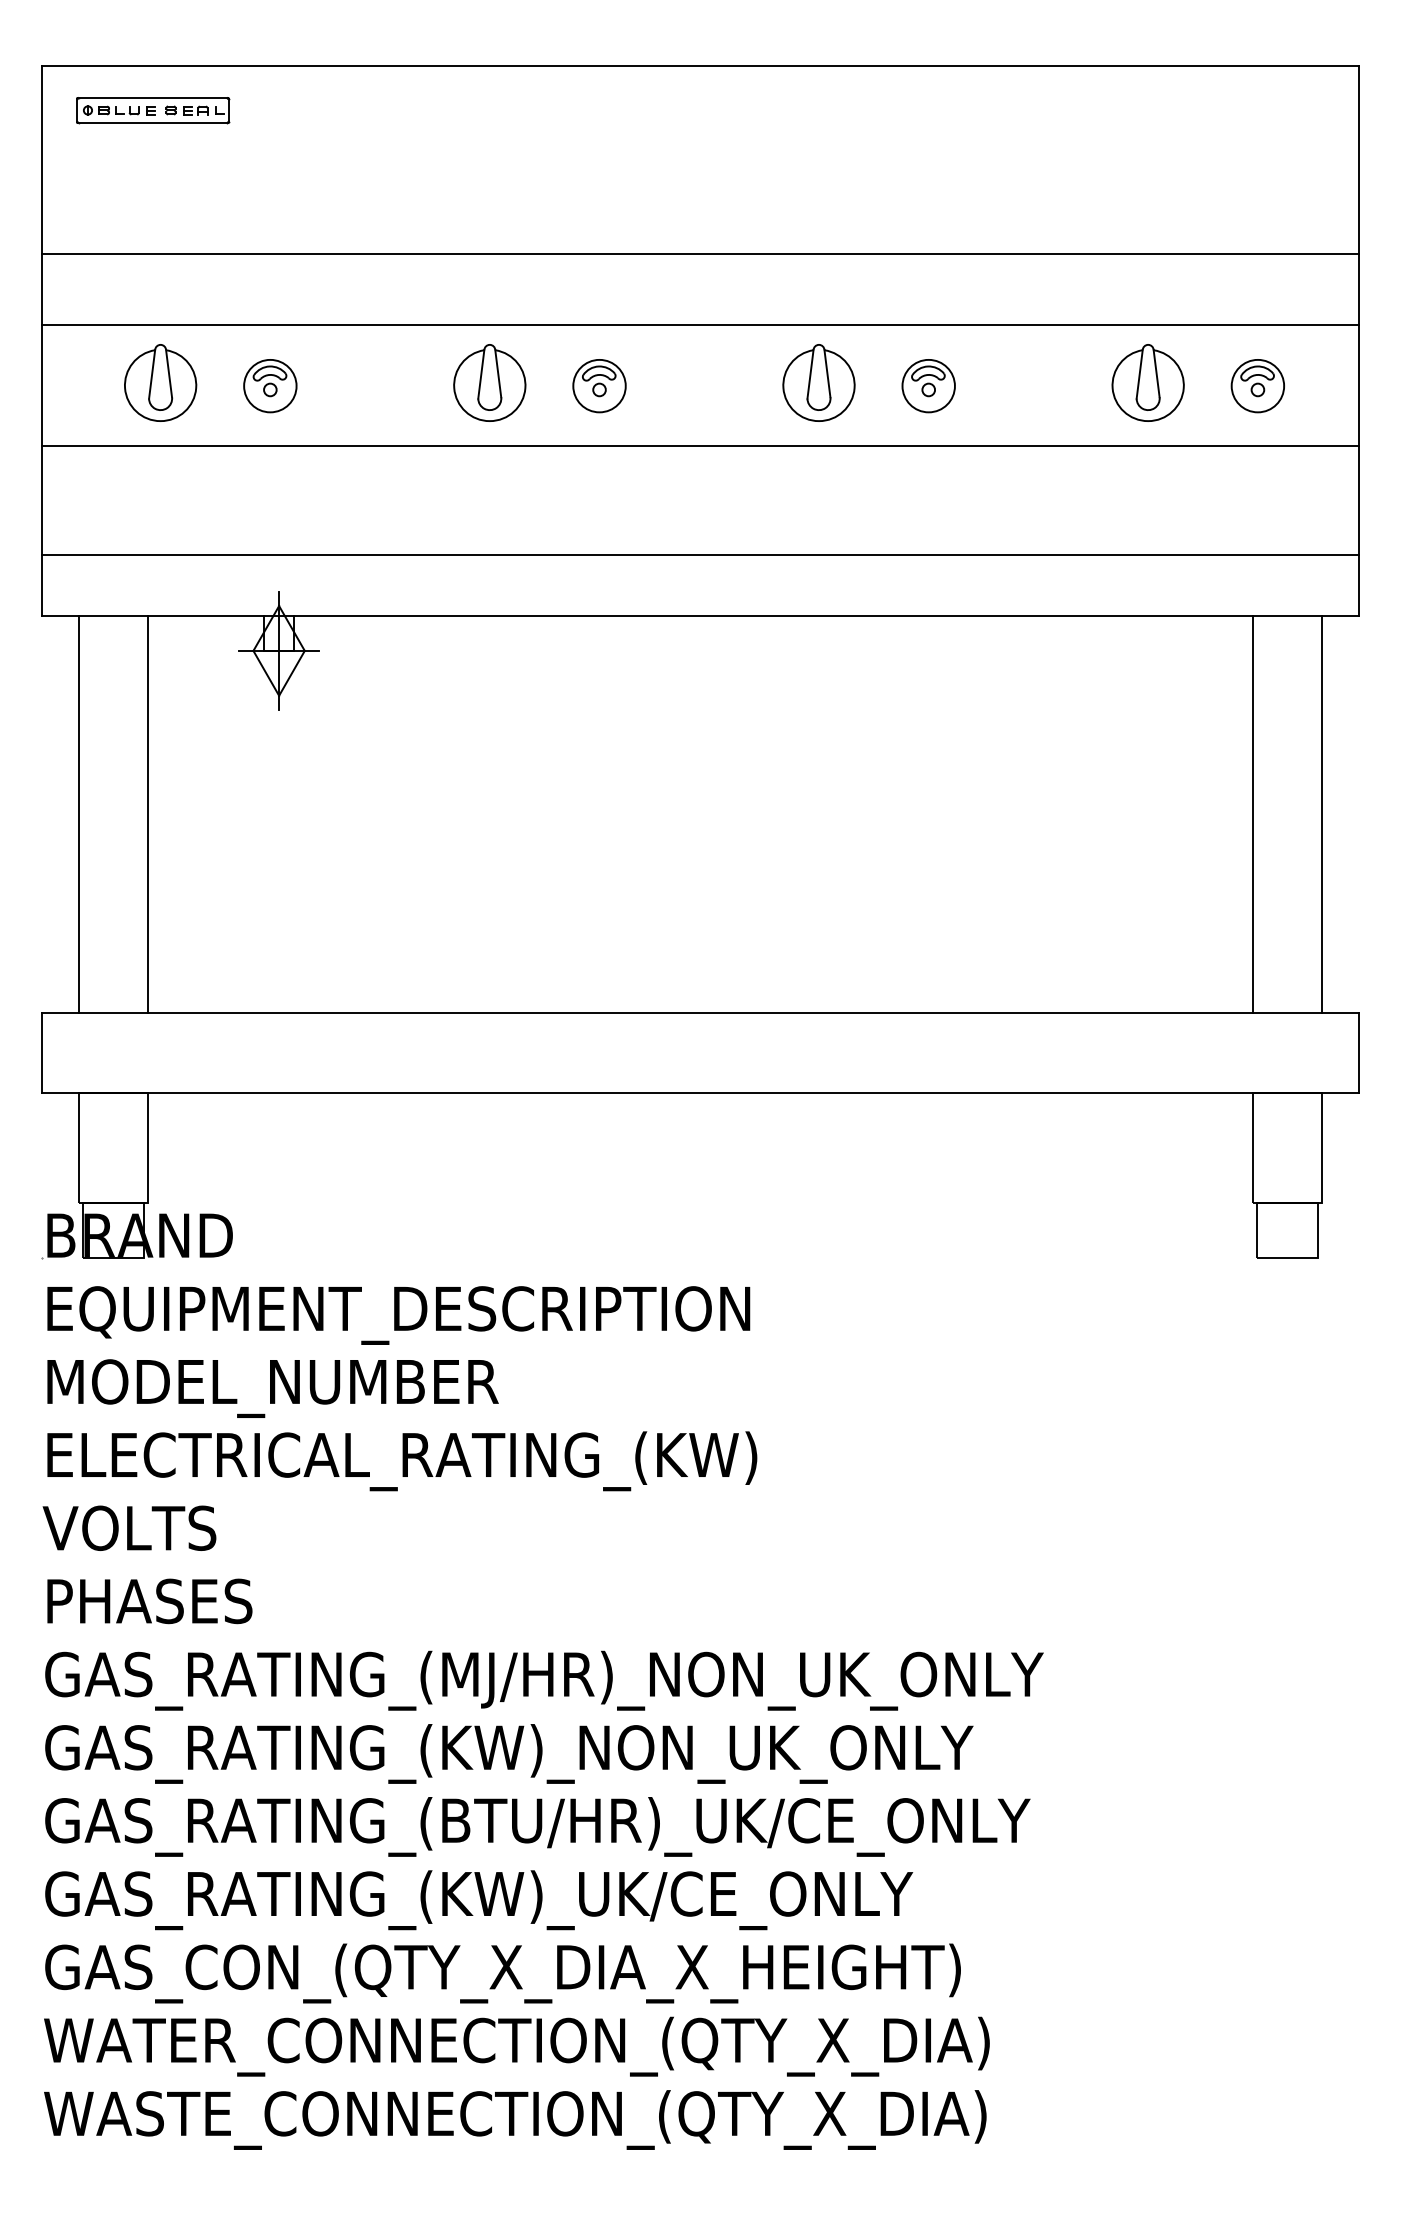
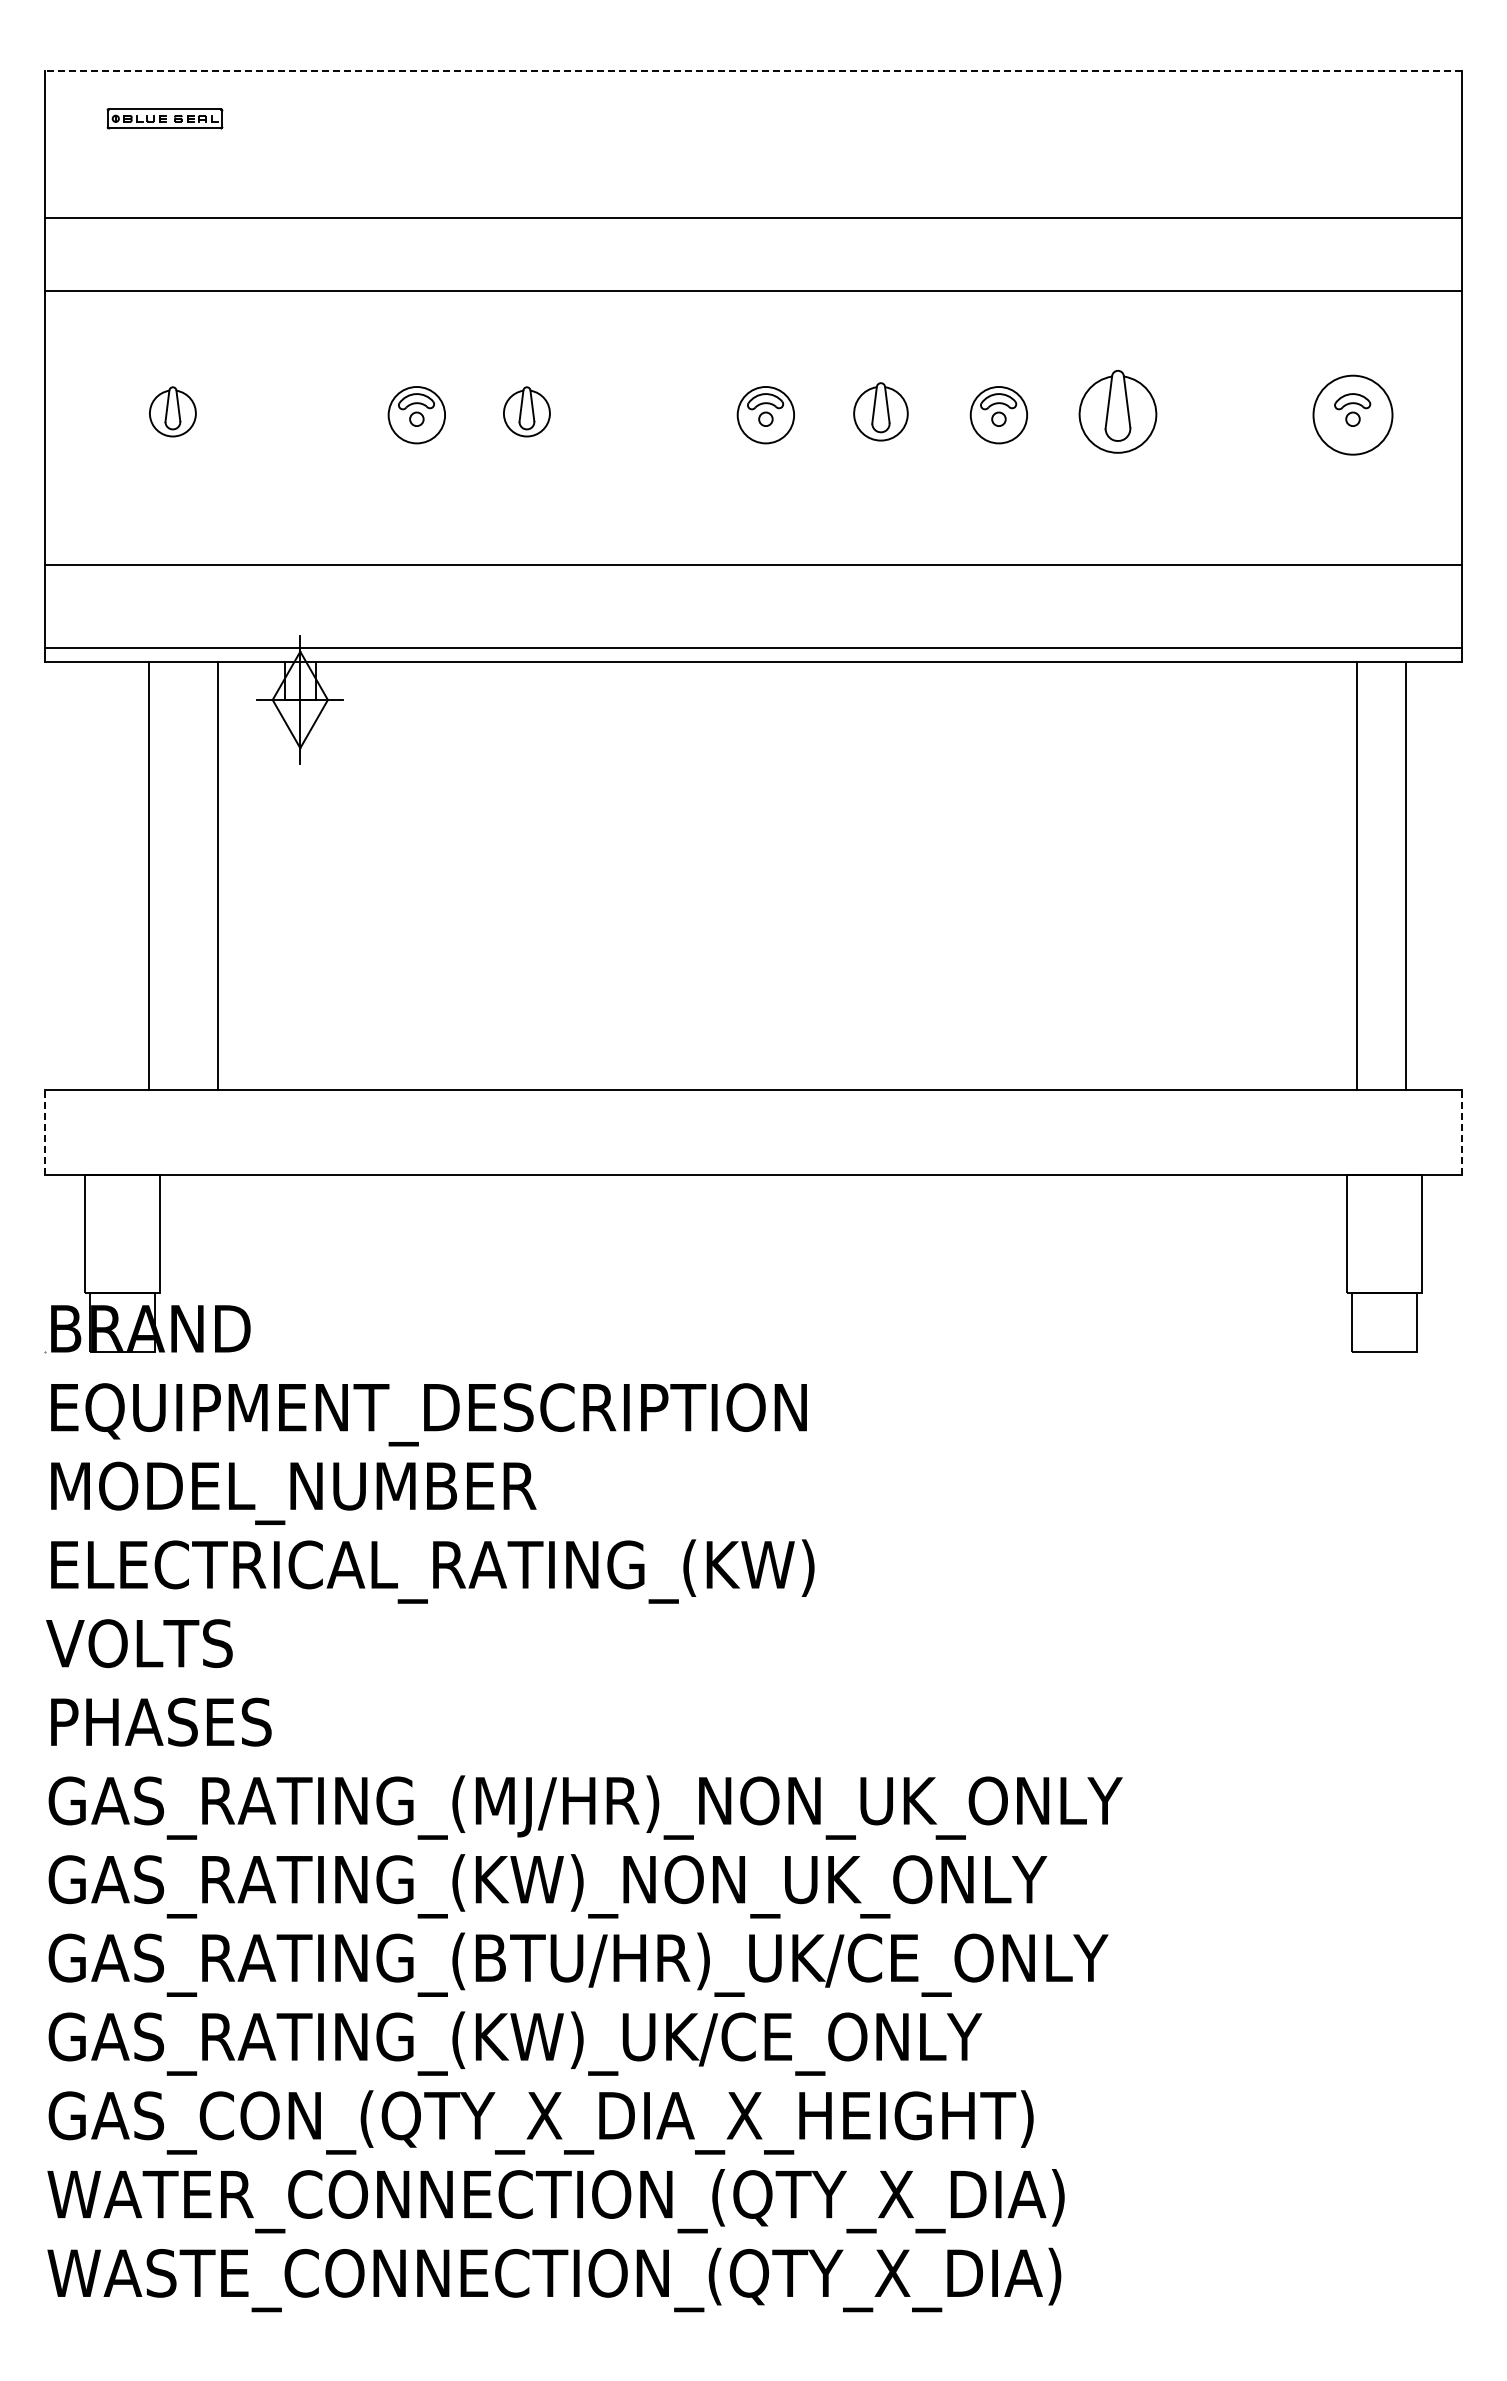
line: (700, 66) -> (753, 71), solid -> dashed
part: (152, 110) -> (164, 118), size x0.7
line: (700, 253) -> (753, 217), moved
line: (700, 325) -> (753, 291), moved
part: (160, 382) -> (172, 411), size x0.6
part: (489, 382) -> (526, 411), size x0.6
part: (818, 382) -> (880, 411), size x0.7
part: (1147, 382) -> (1117, 411), moved
part: (270, 386) -> (416, 415), moved
part: (599, 386) -> (765, 415), moved
circle: (1257, 386) -> (1352, 415), size x1.4
line: (700, 445) -> (753, 565), moved
line: (700, 555) -> (753, 648), moved
line: (78, 814) -> (148, 875), moved
line: (148, 814) -> (217, 875), moved
line: (1252, 814) -> (1406, 875), moved
line: (1322, 814) -> (1357, 875), moved
line: (42, 1053) -> (45, 1132), solid -> dashed
line: (1358, 1053) -> (1461, 1132), solid -> dashed

